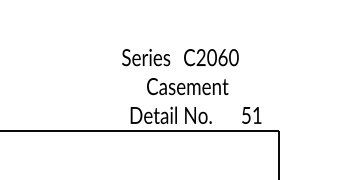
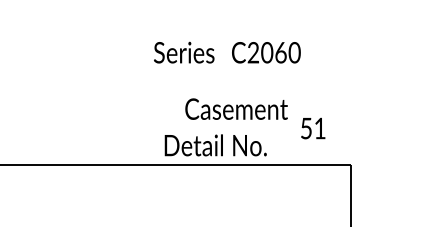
text: (180, 57) -> (227, 52), moved
text: (252, 115) -> (313, 128), moved

